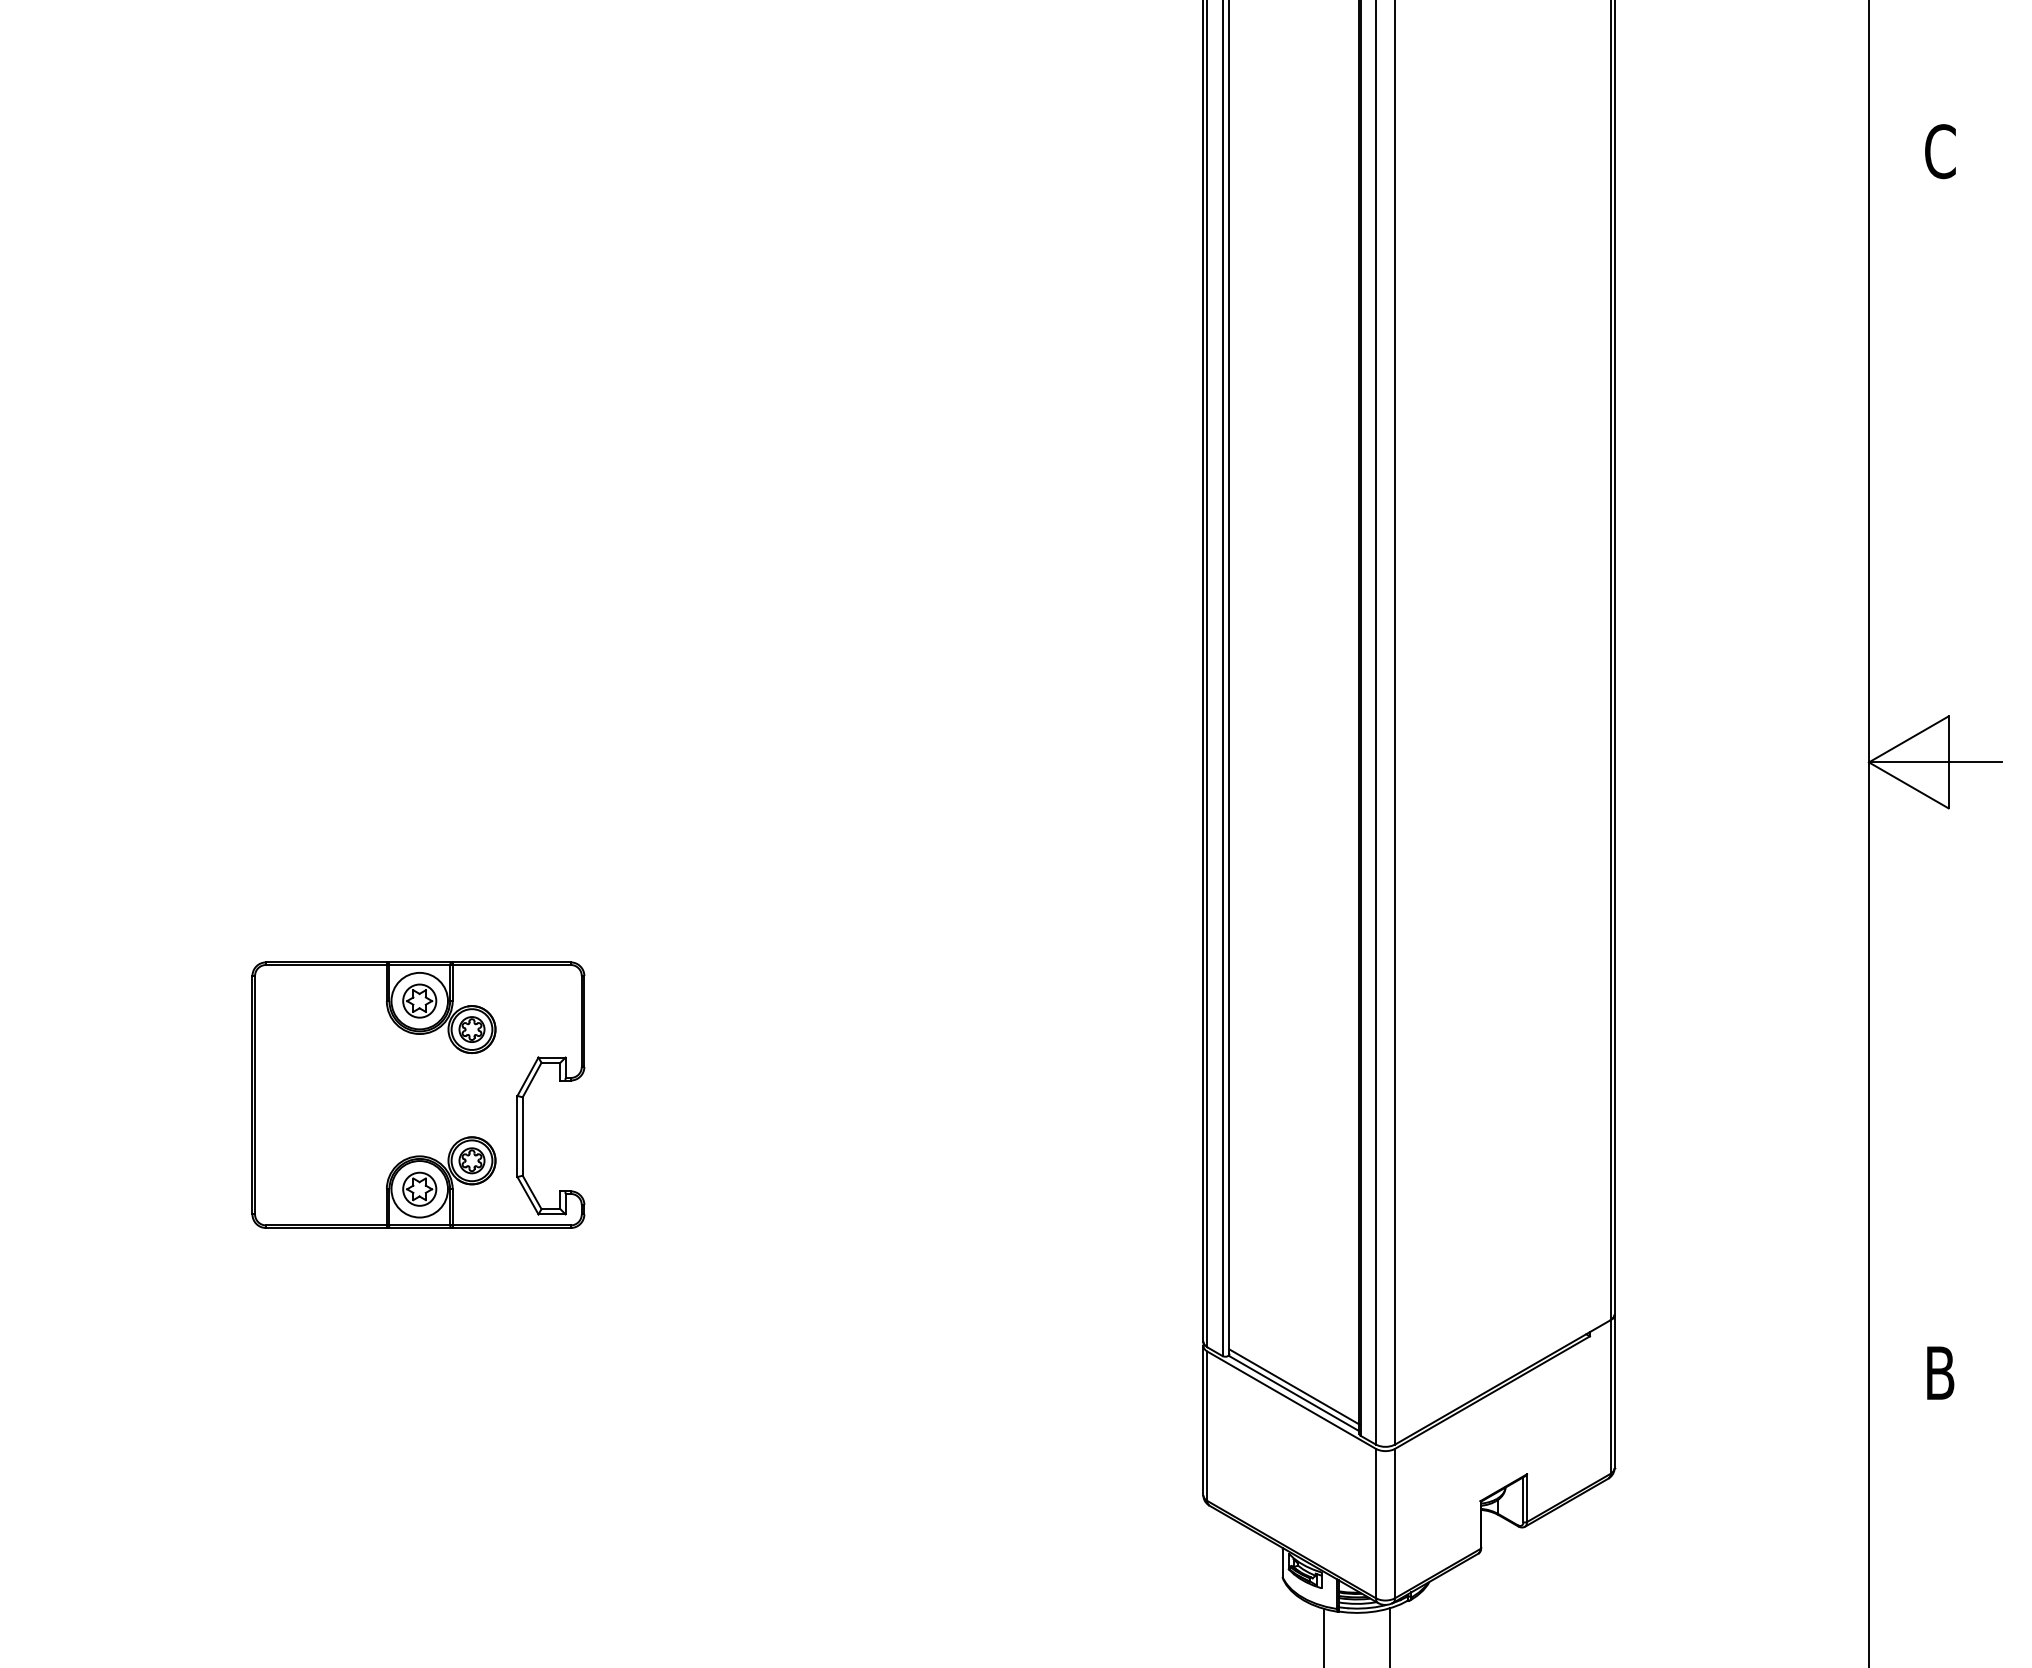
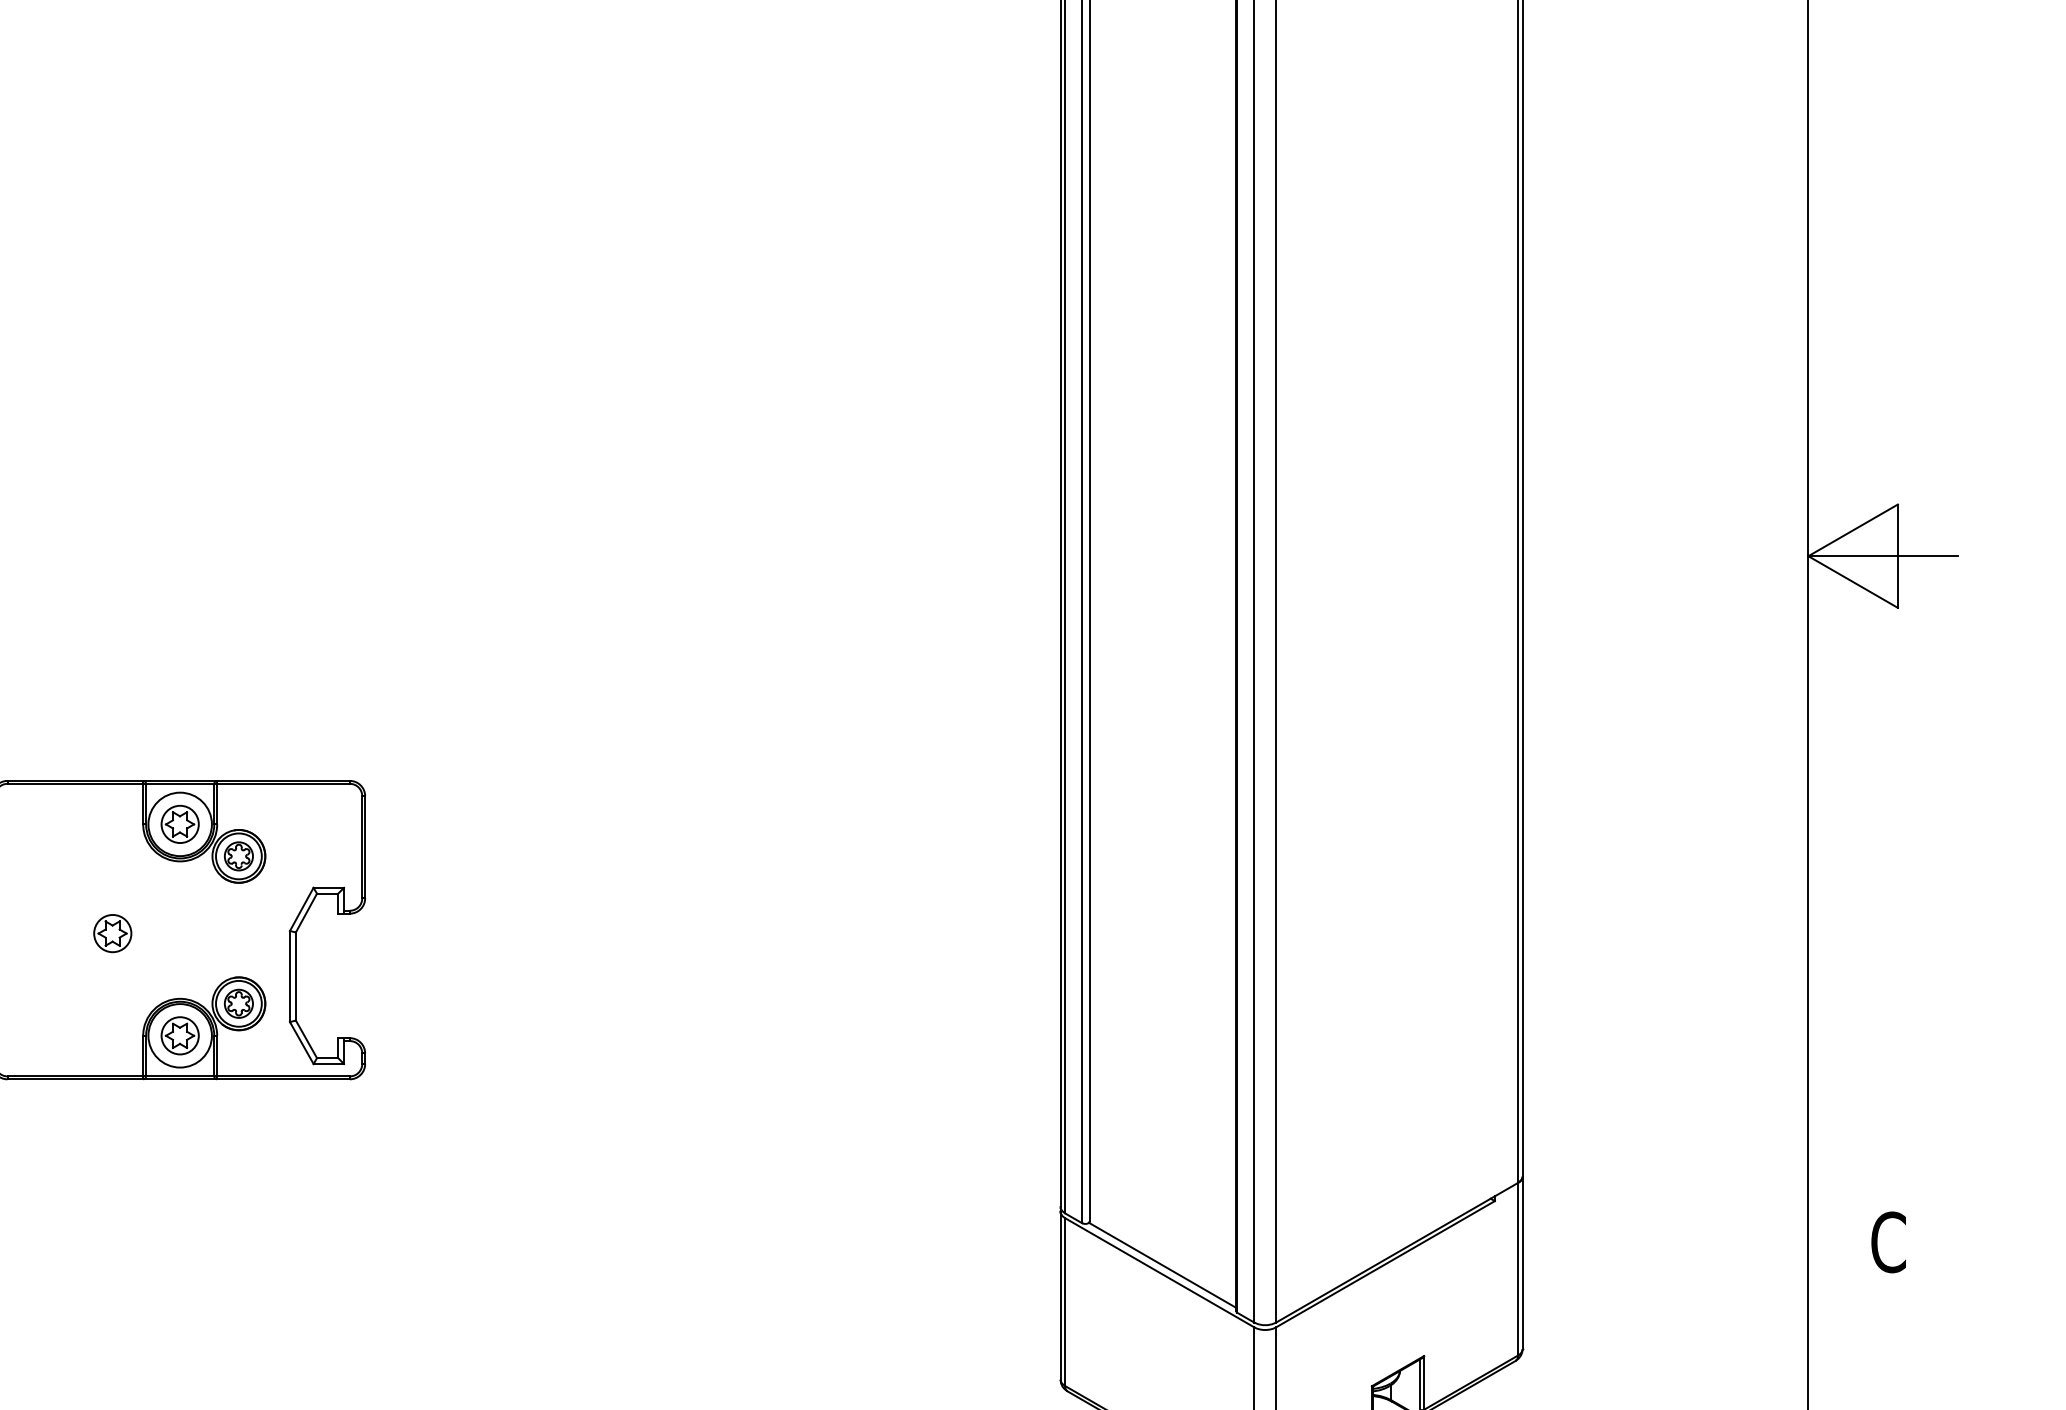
part: (359, 1097) -> (112, 932), added
text: (1940, 1372) -> (1888, 1241), B -> C
line: (1294, 1386) -> (1162, 1257), removed

